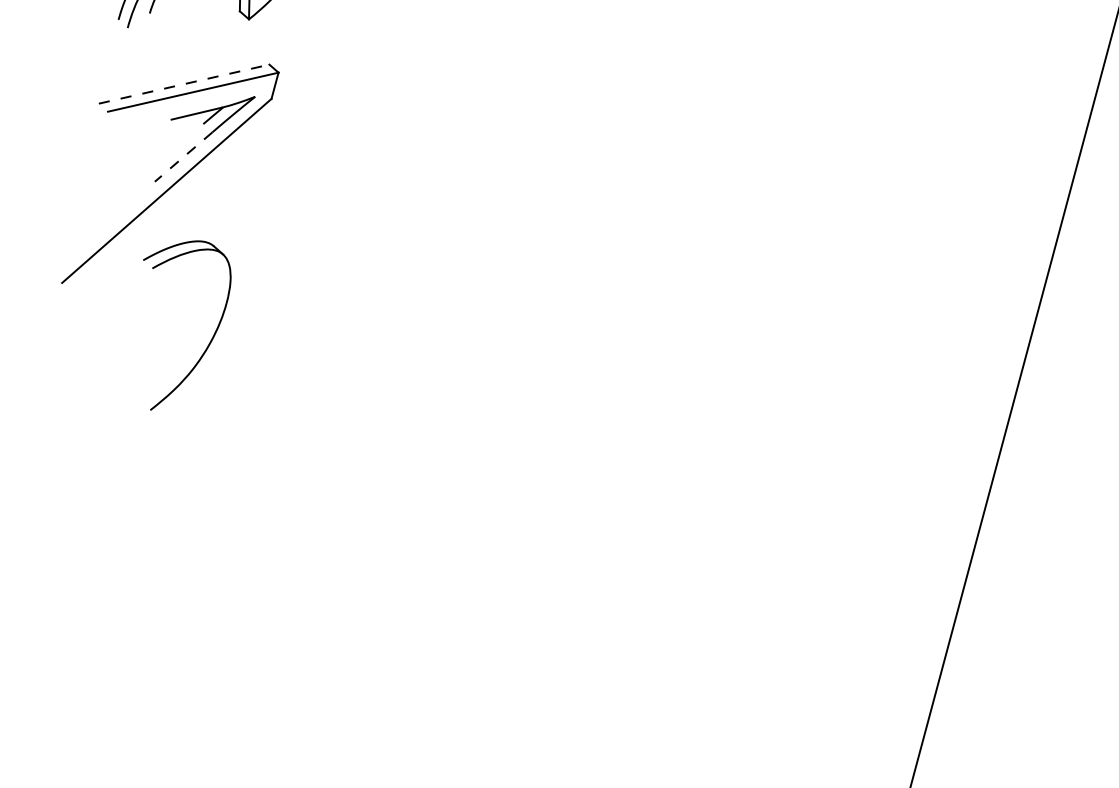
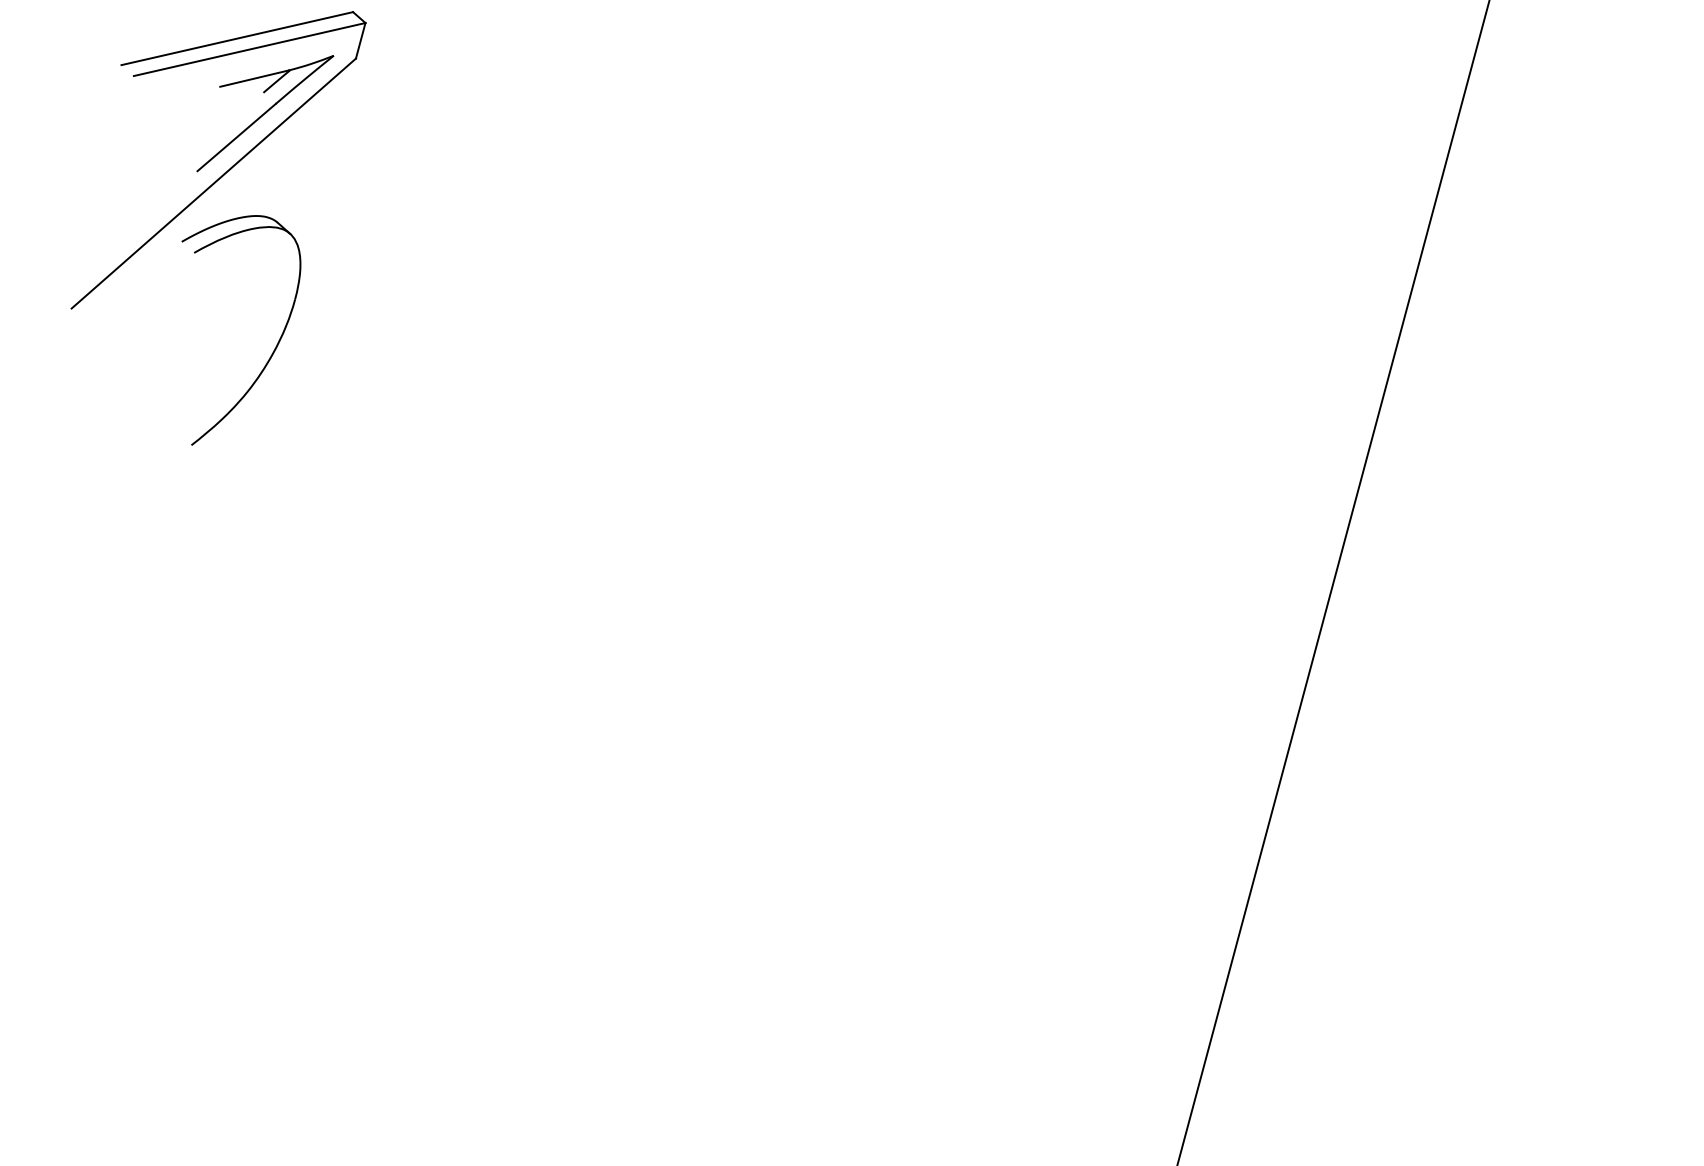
line: (184, 84) -> (237, 38), dashed -> solid
line: (183, 157) -> (236, 137), dashed -> solid
part: (212, 337) -> (275, 346), moved

